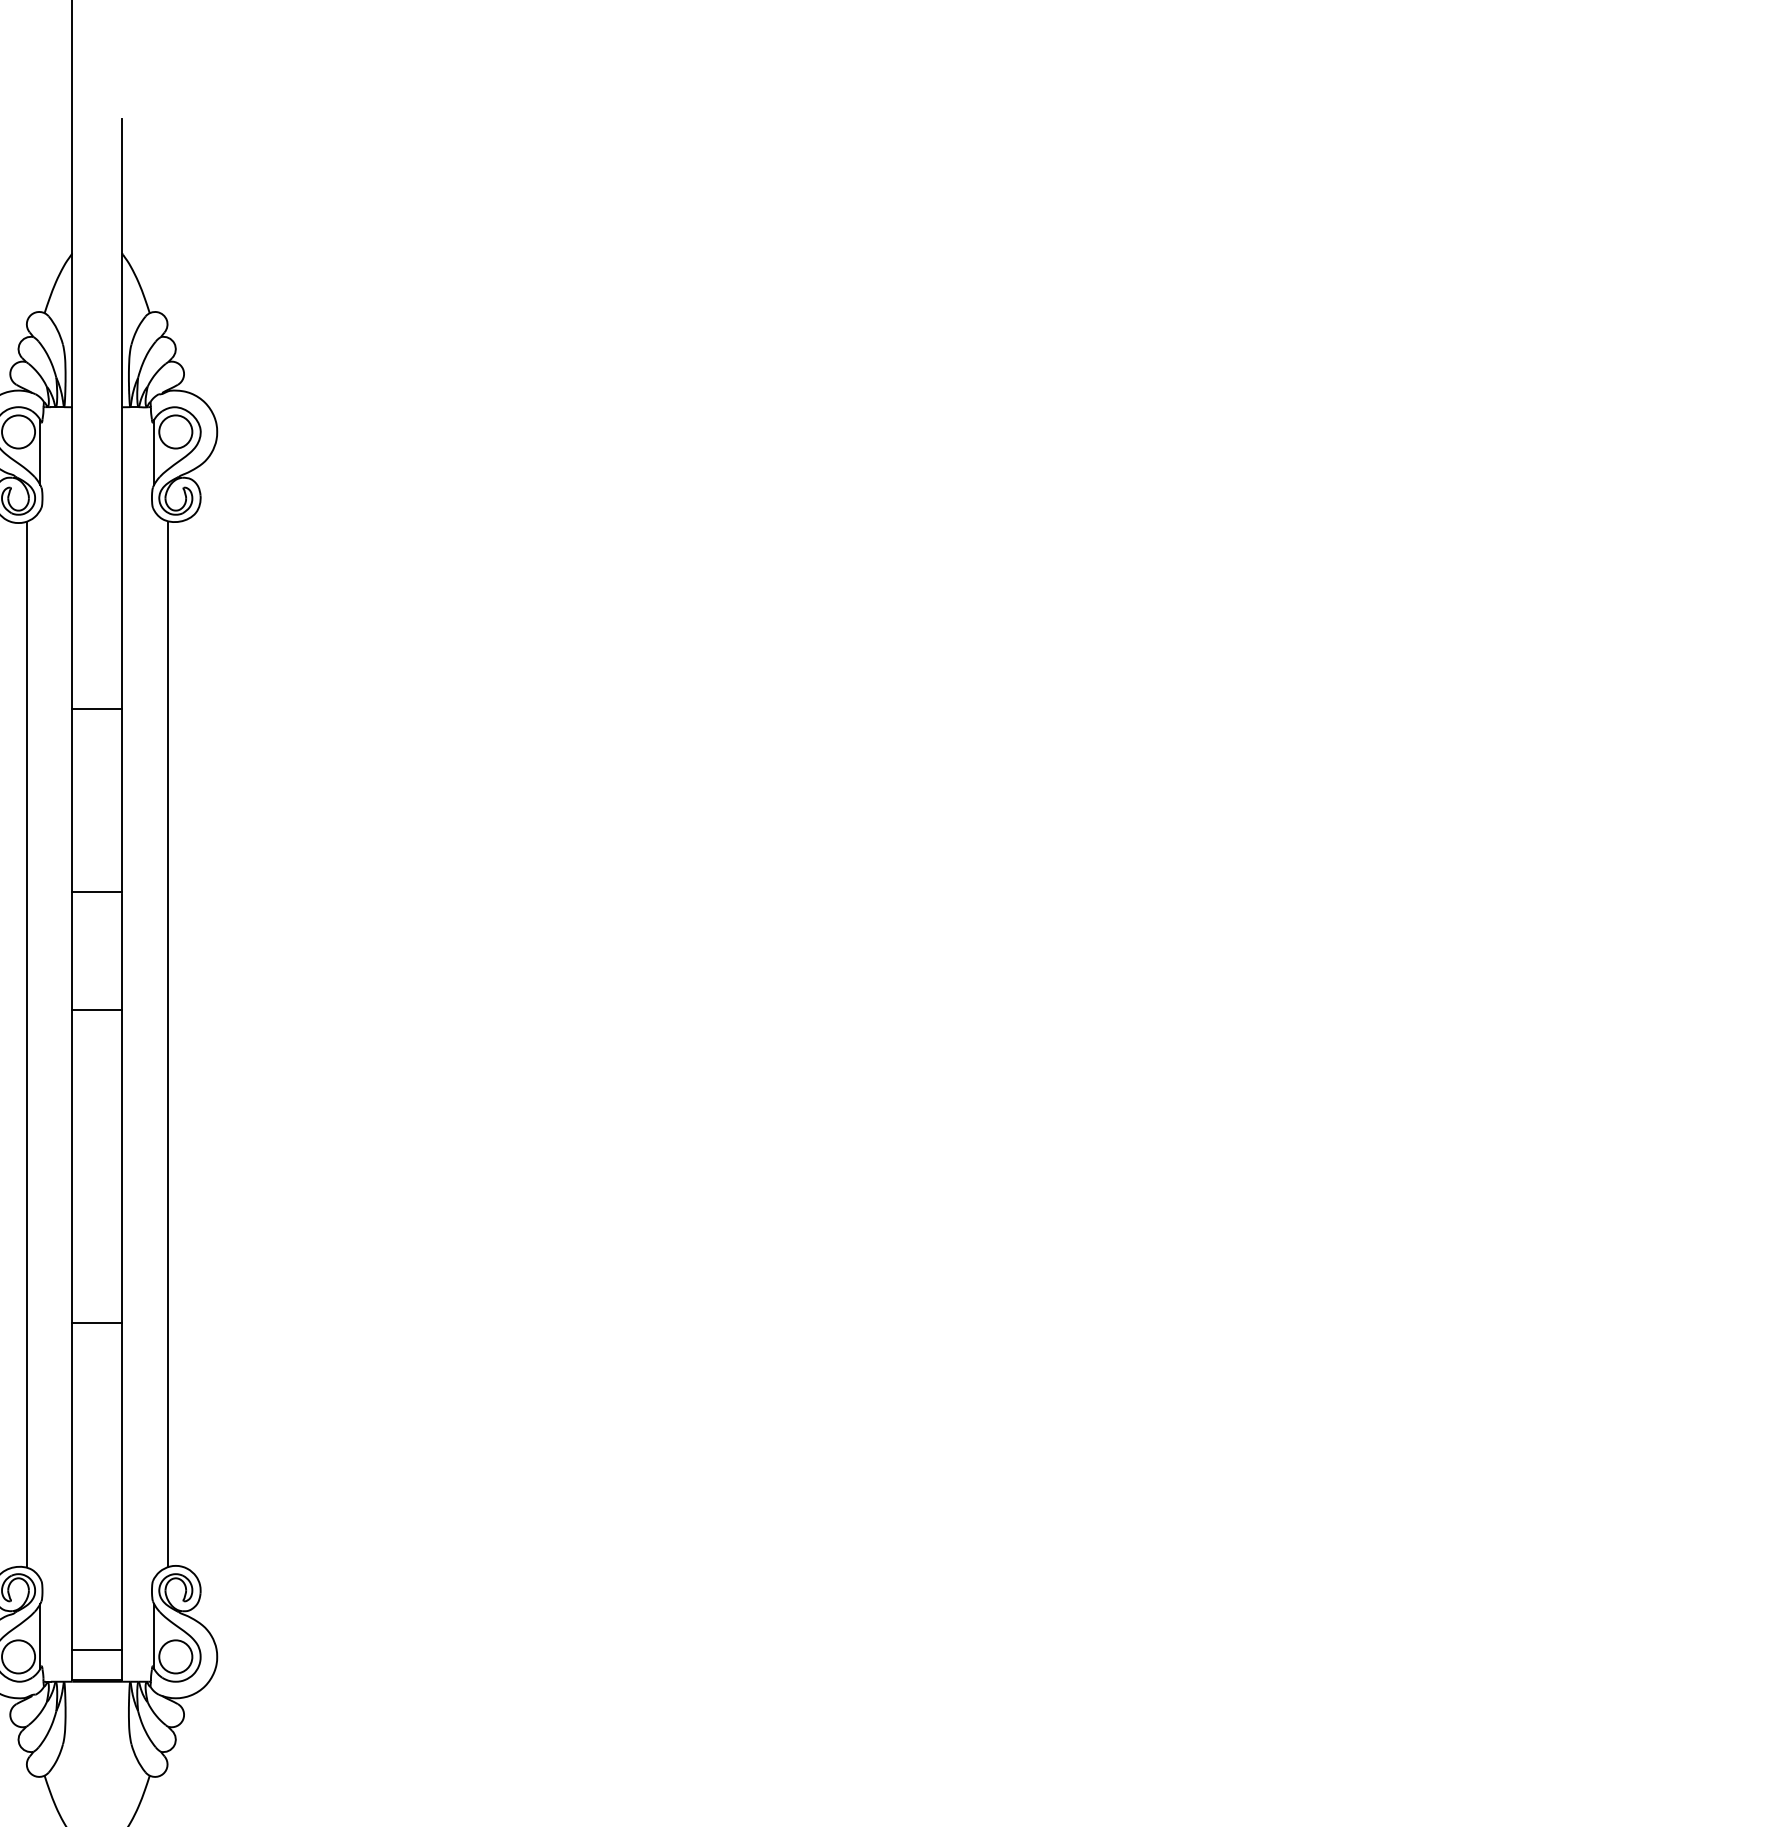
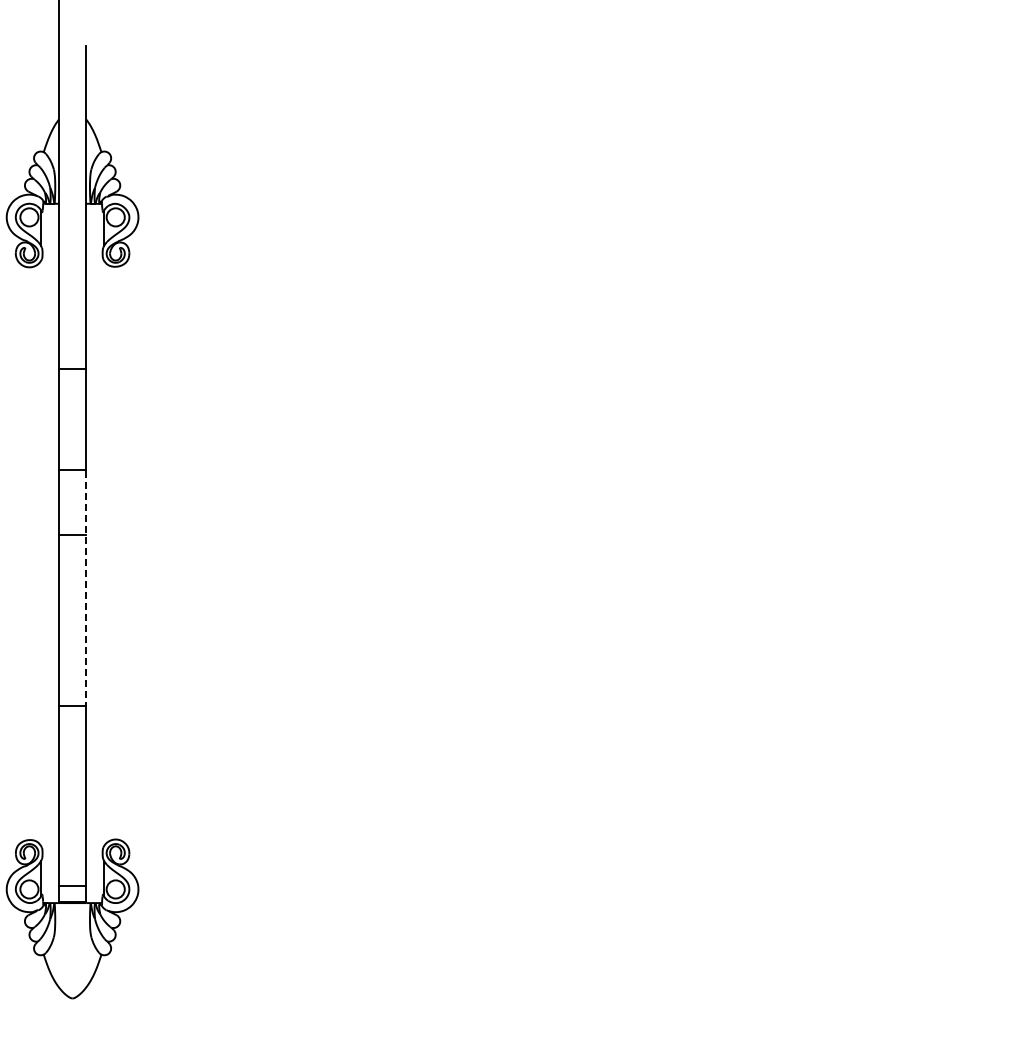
line: (27, 1044) -> (34, 553), removed
line: (168, 1044) -> (111, 553), removed
line: (122, 1108) -> (86, 588), solid -> dashed

